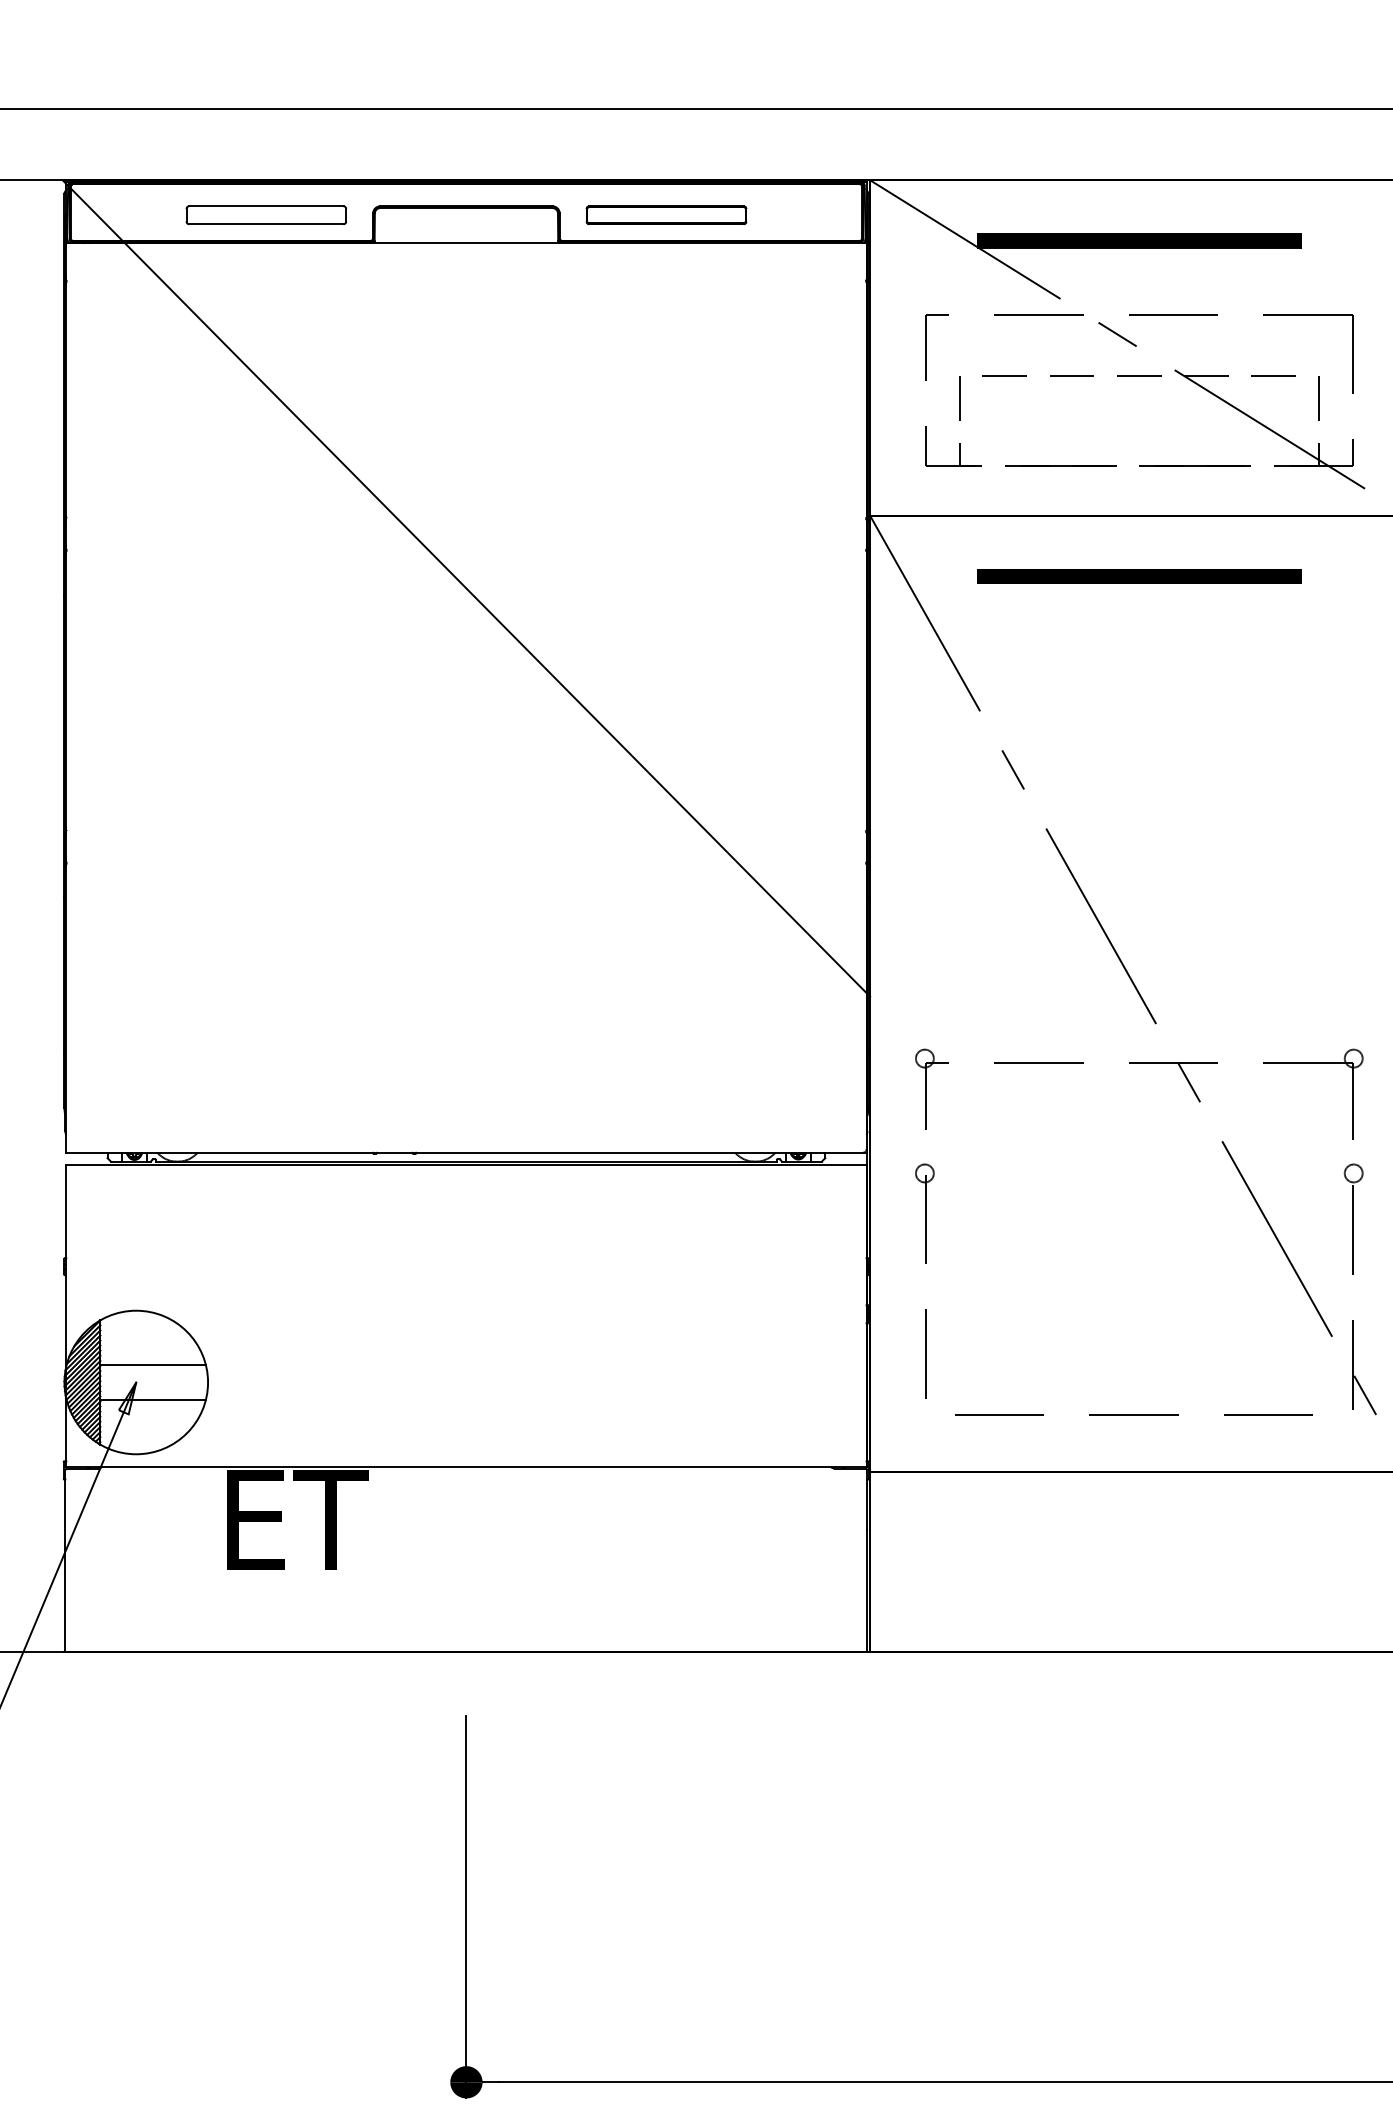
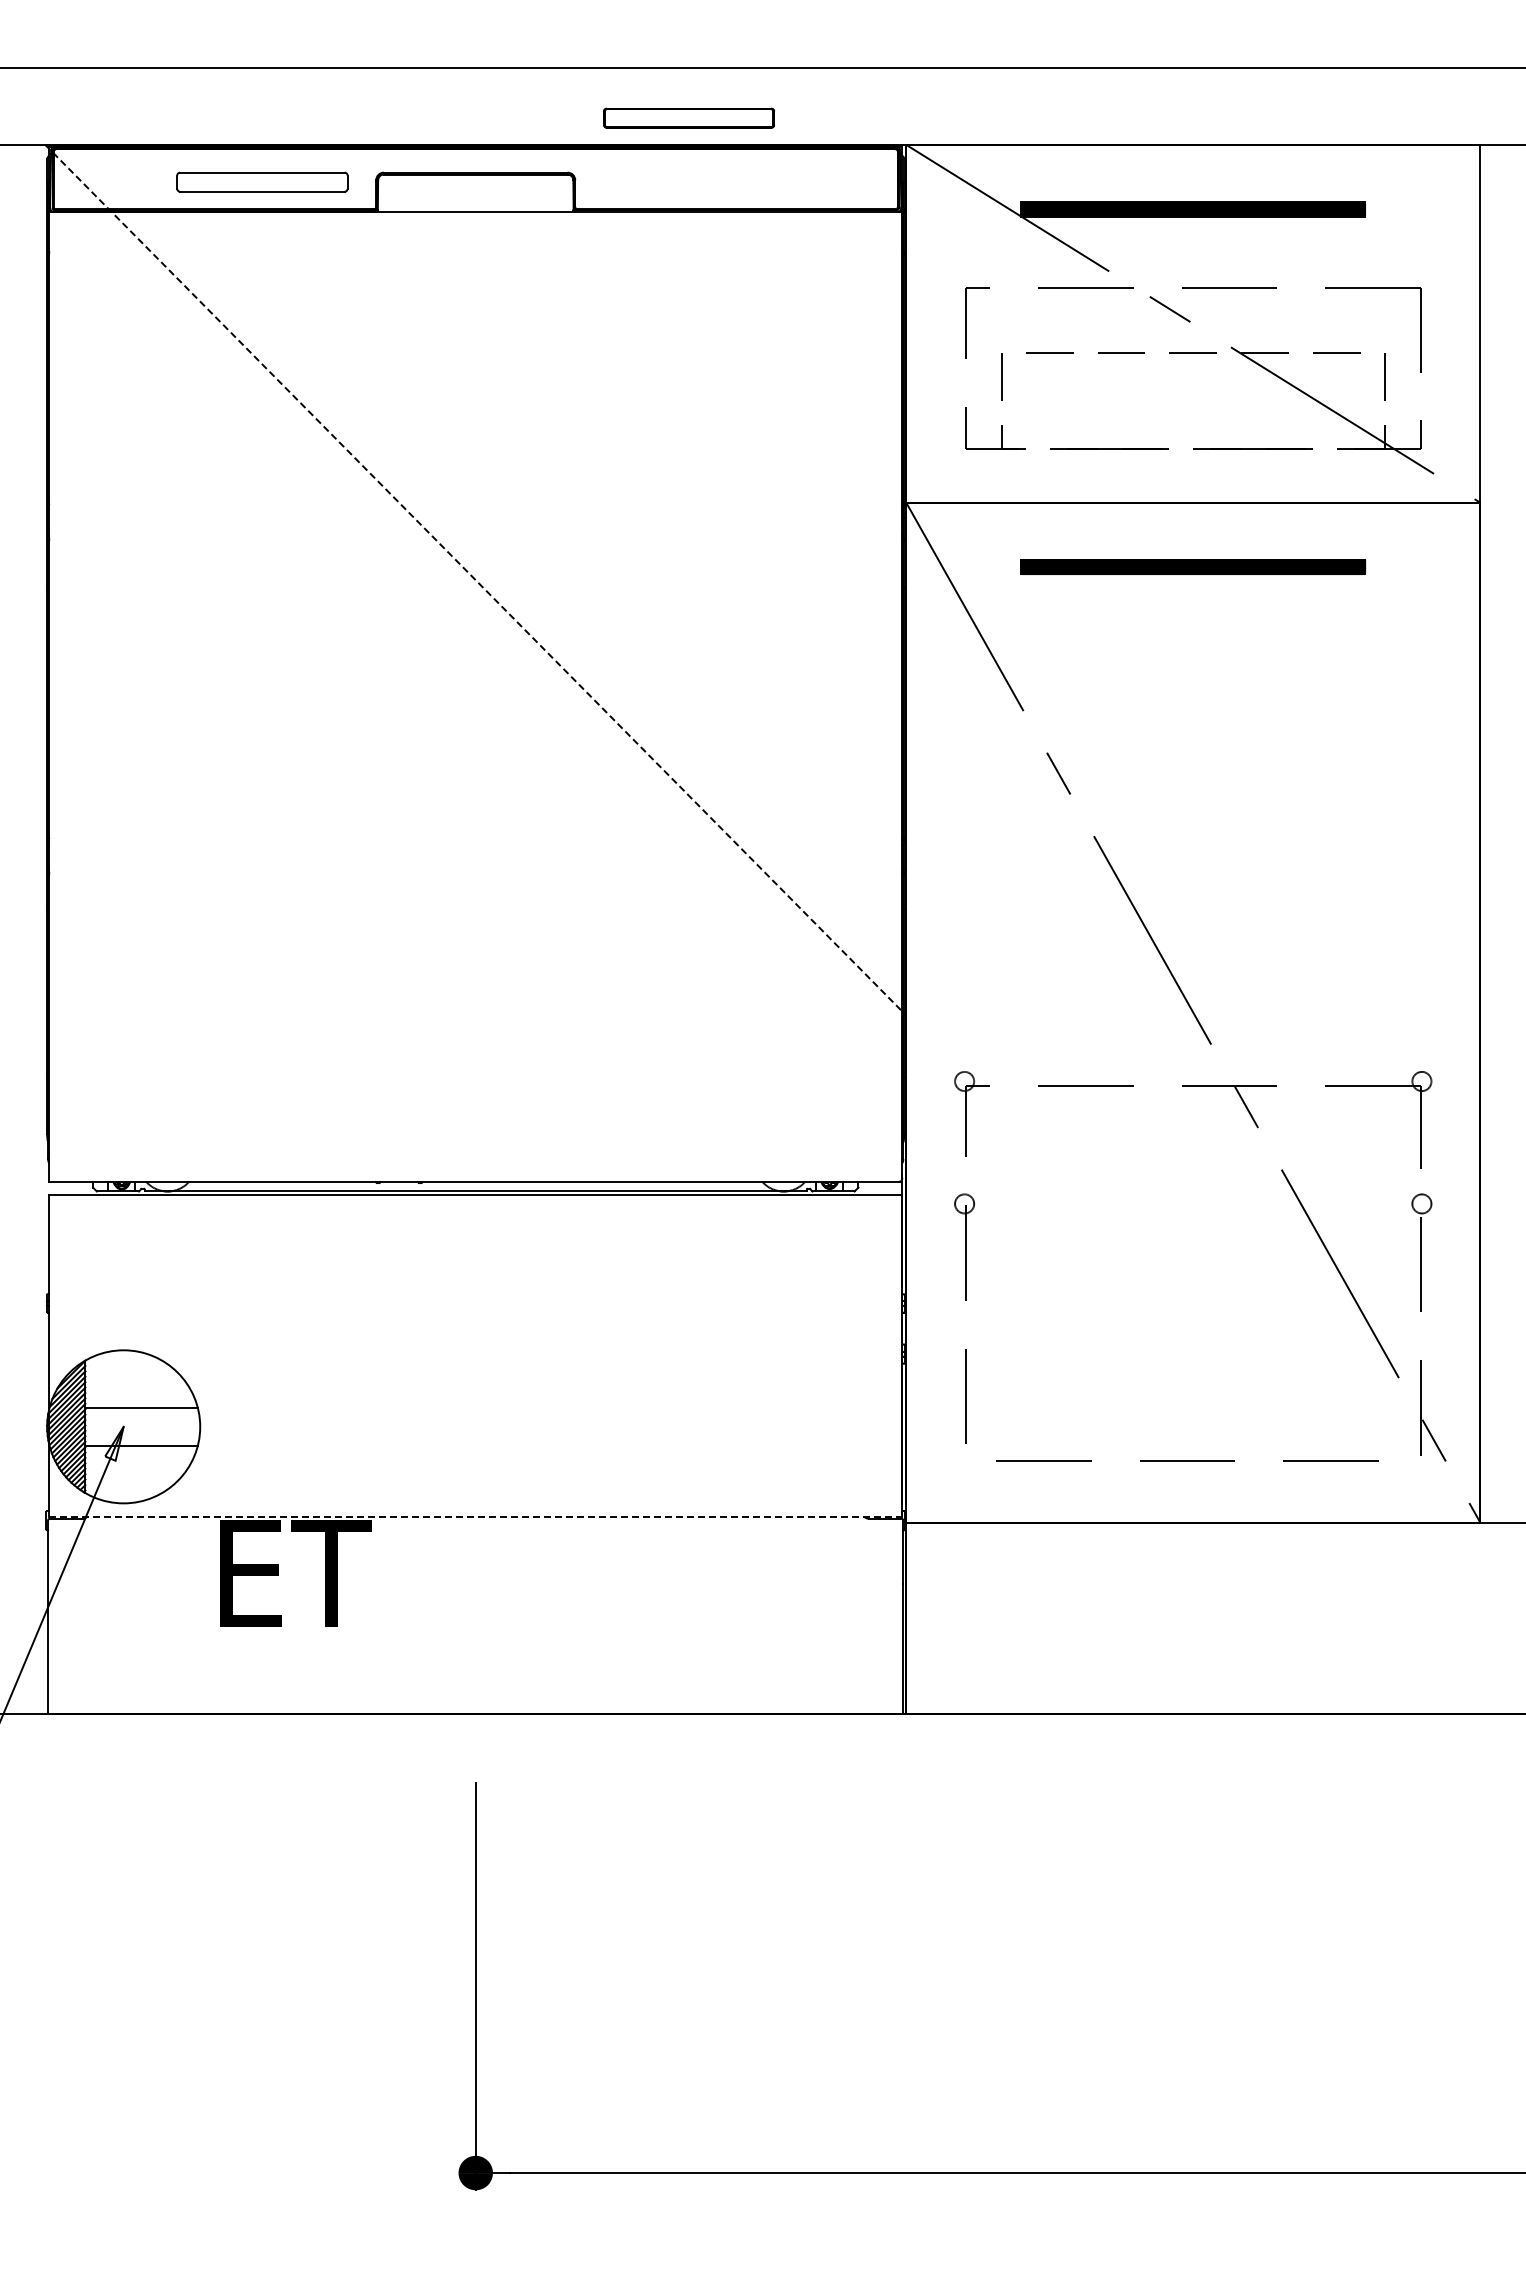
part: (666, 214) -> (689, 117), moved
line: (467, 588) -> (476, 580), solid -> dashed
line: (466, 1466) -> (475, 1516), solid -> dashed

